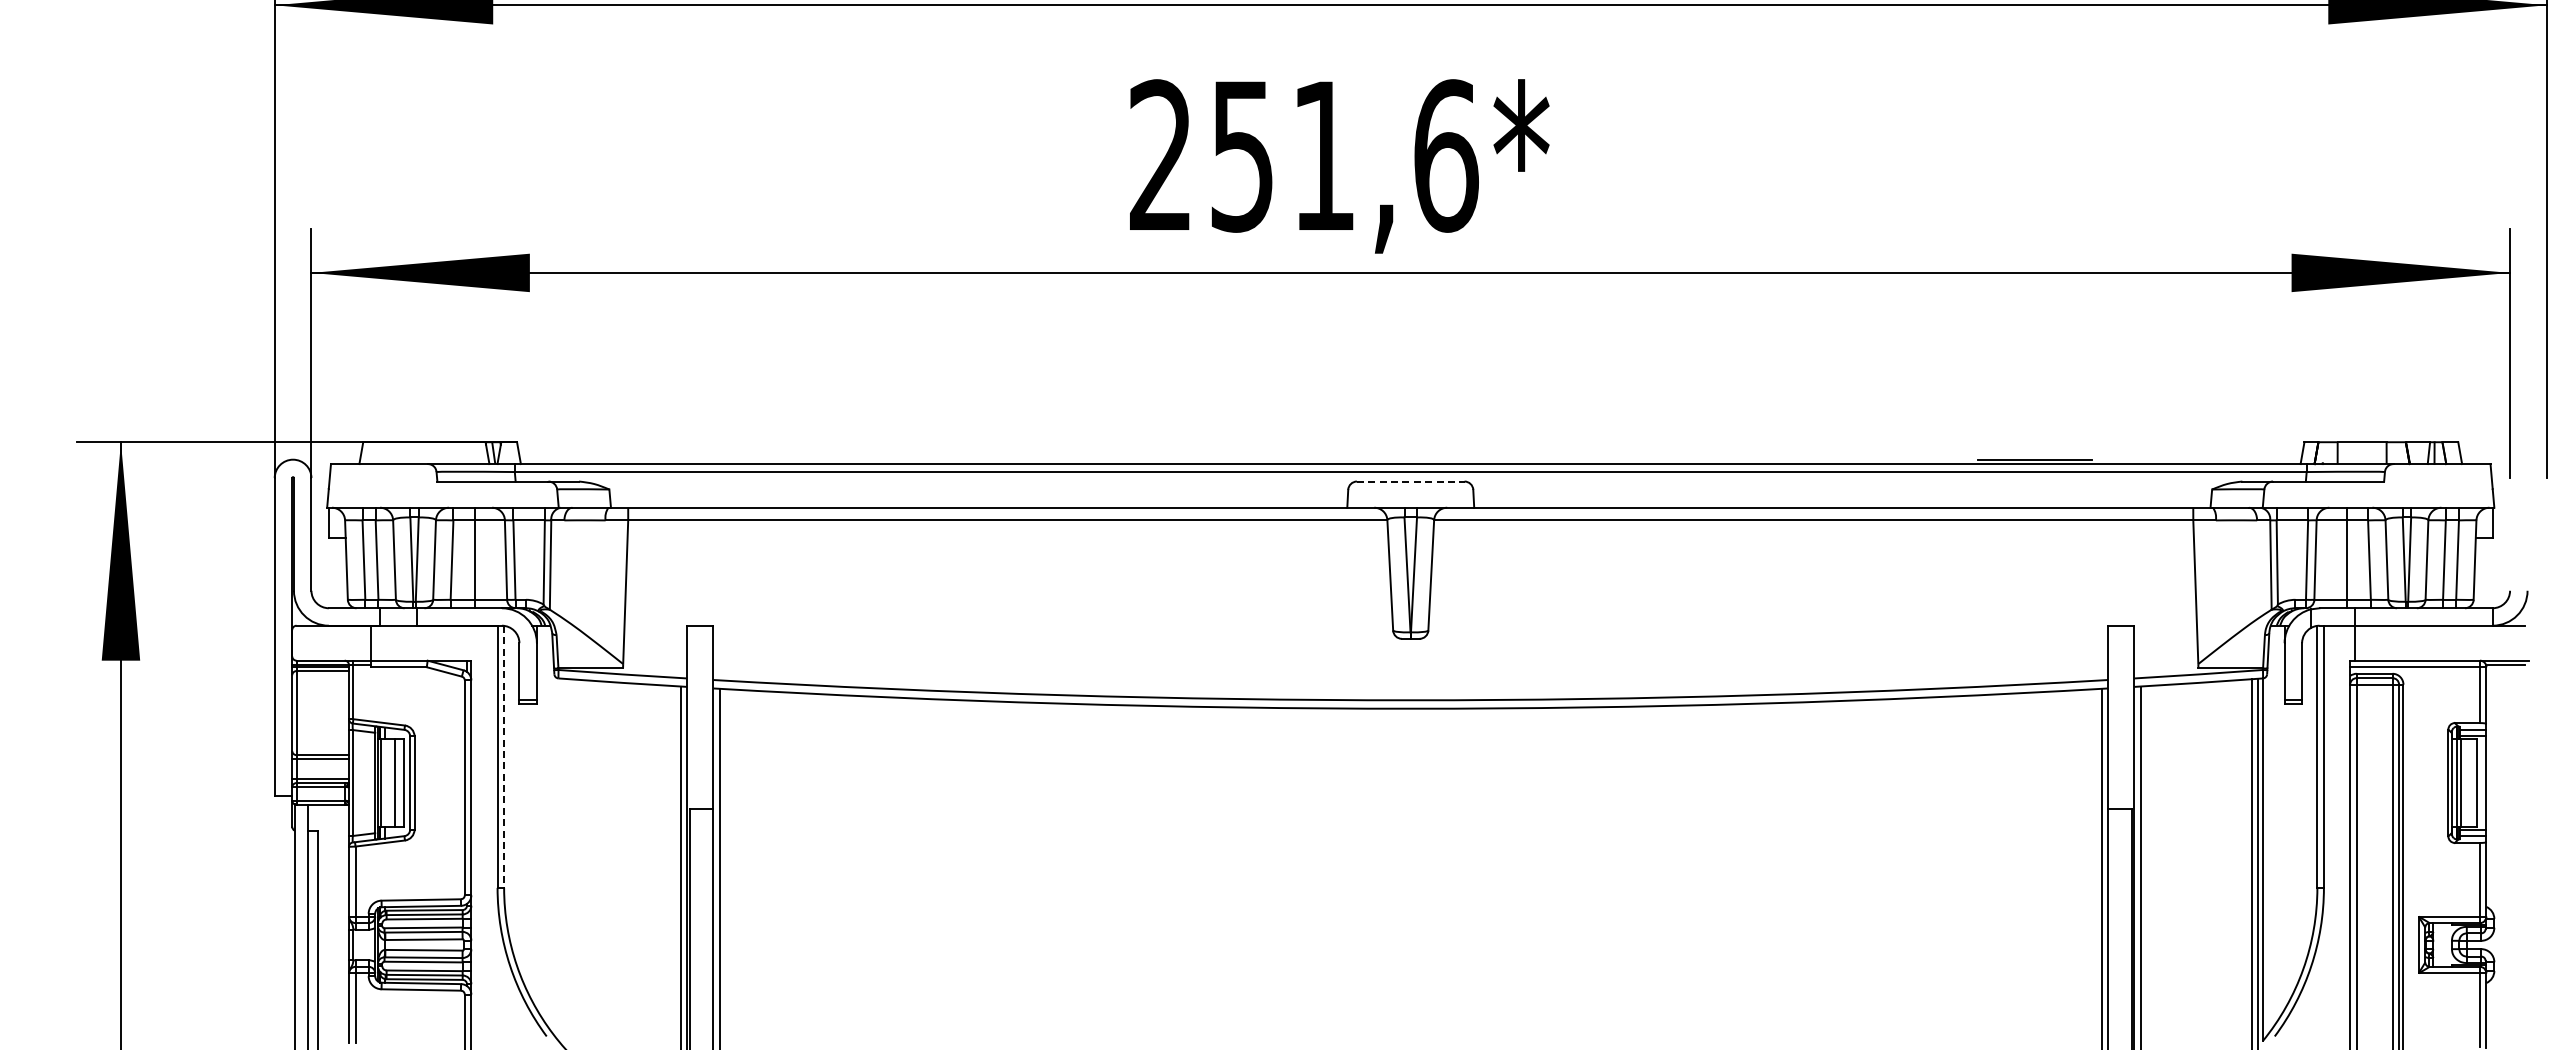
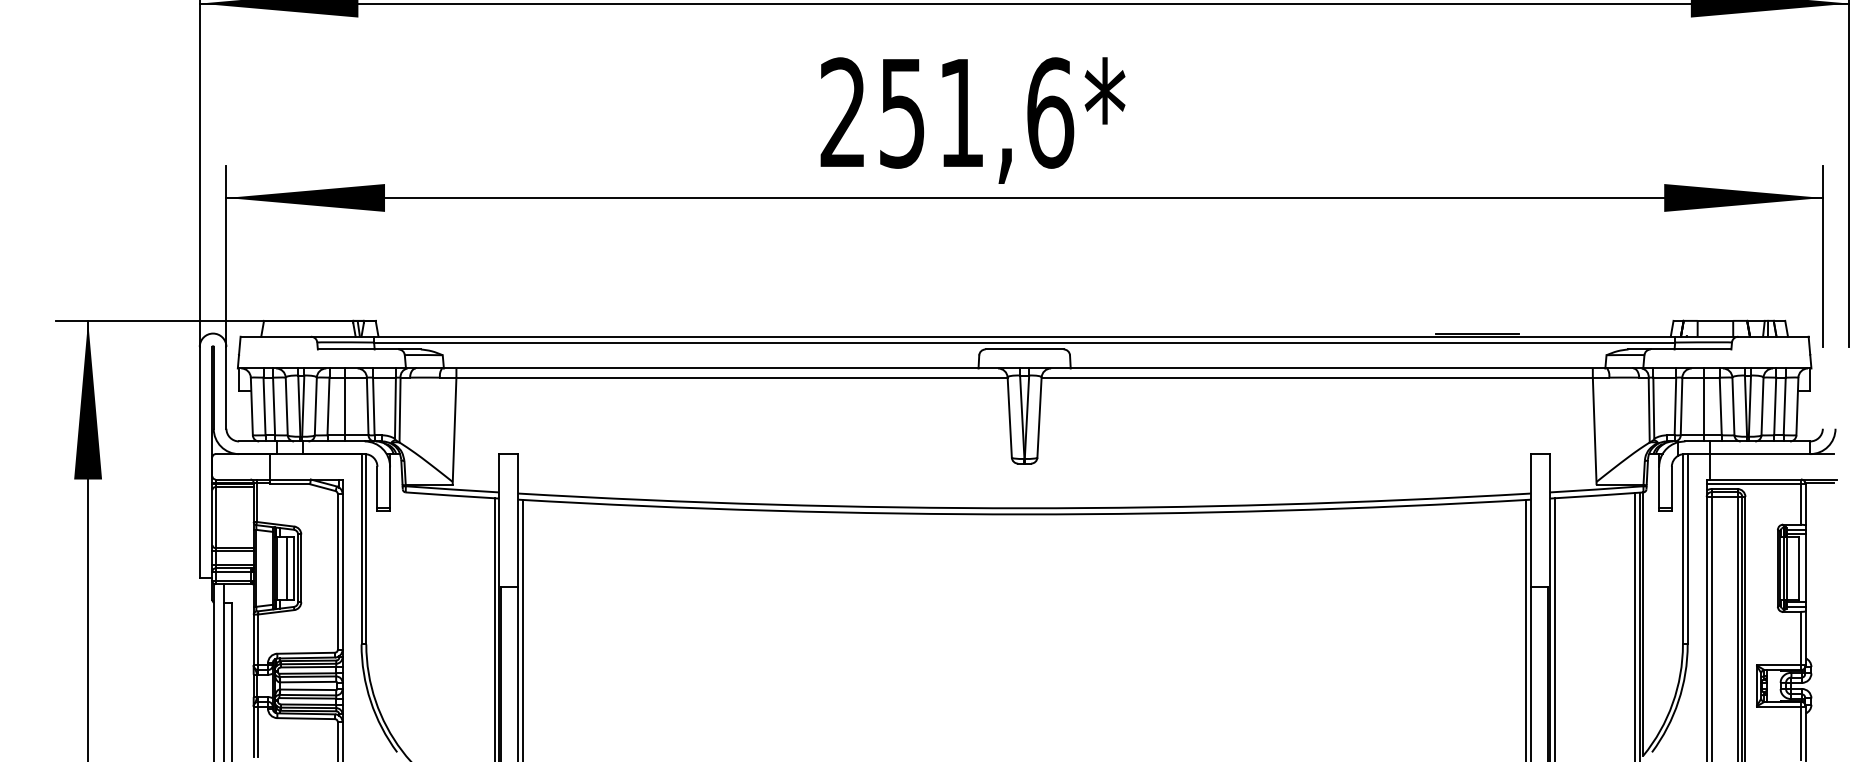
line: (1410, 481) -> (1024, 349), dashed -> solid
line: (504, 757) -> (366, 549), dashed -> solid

